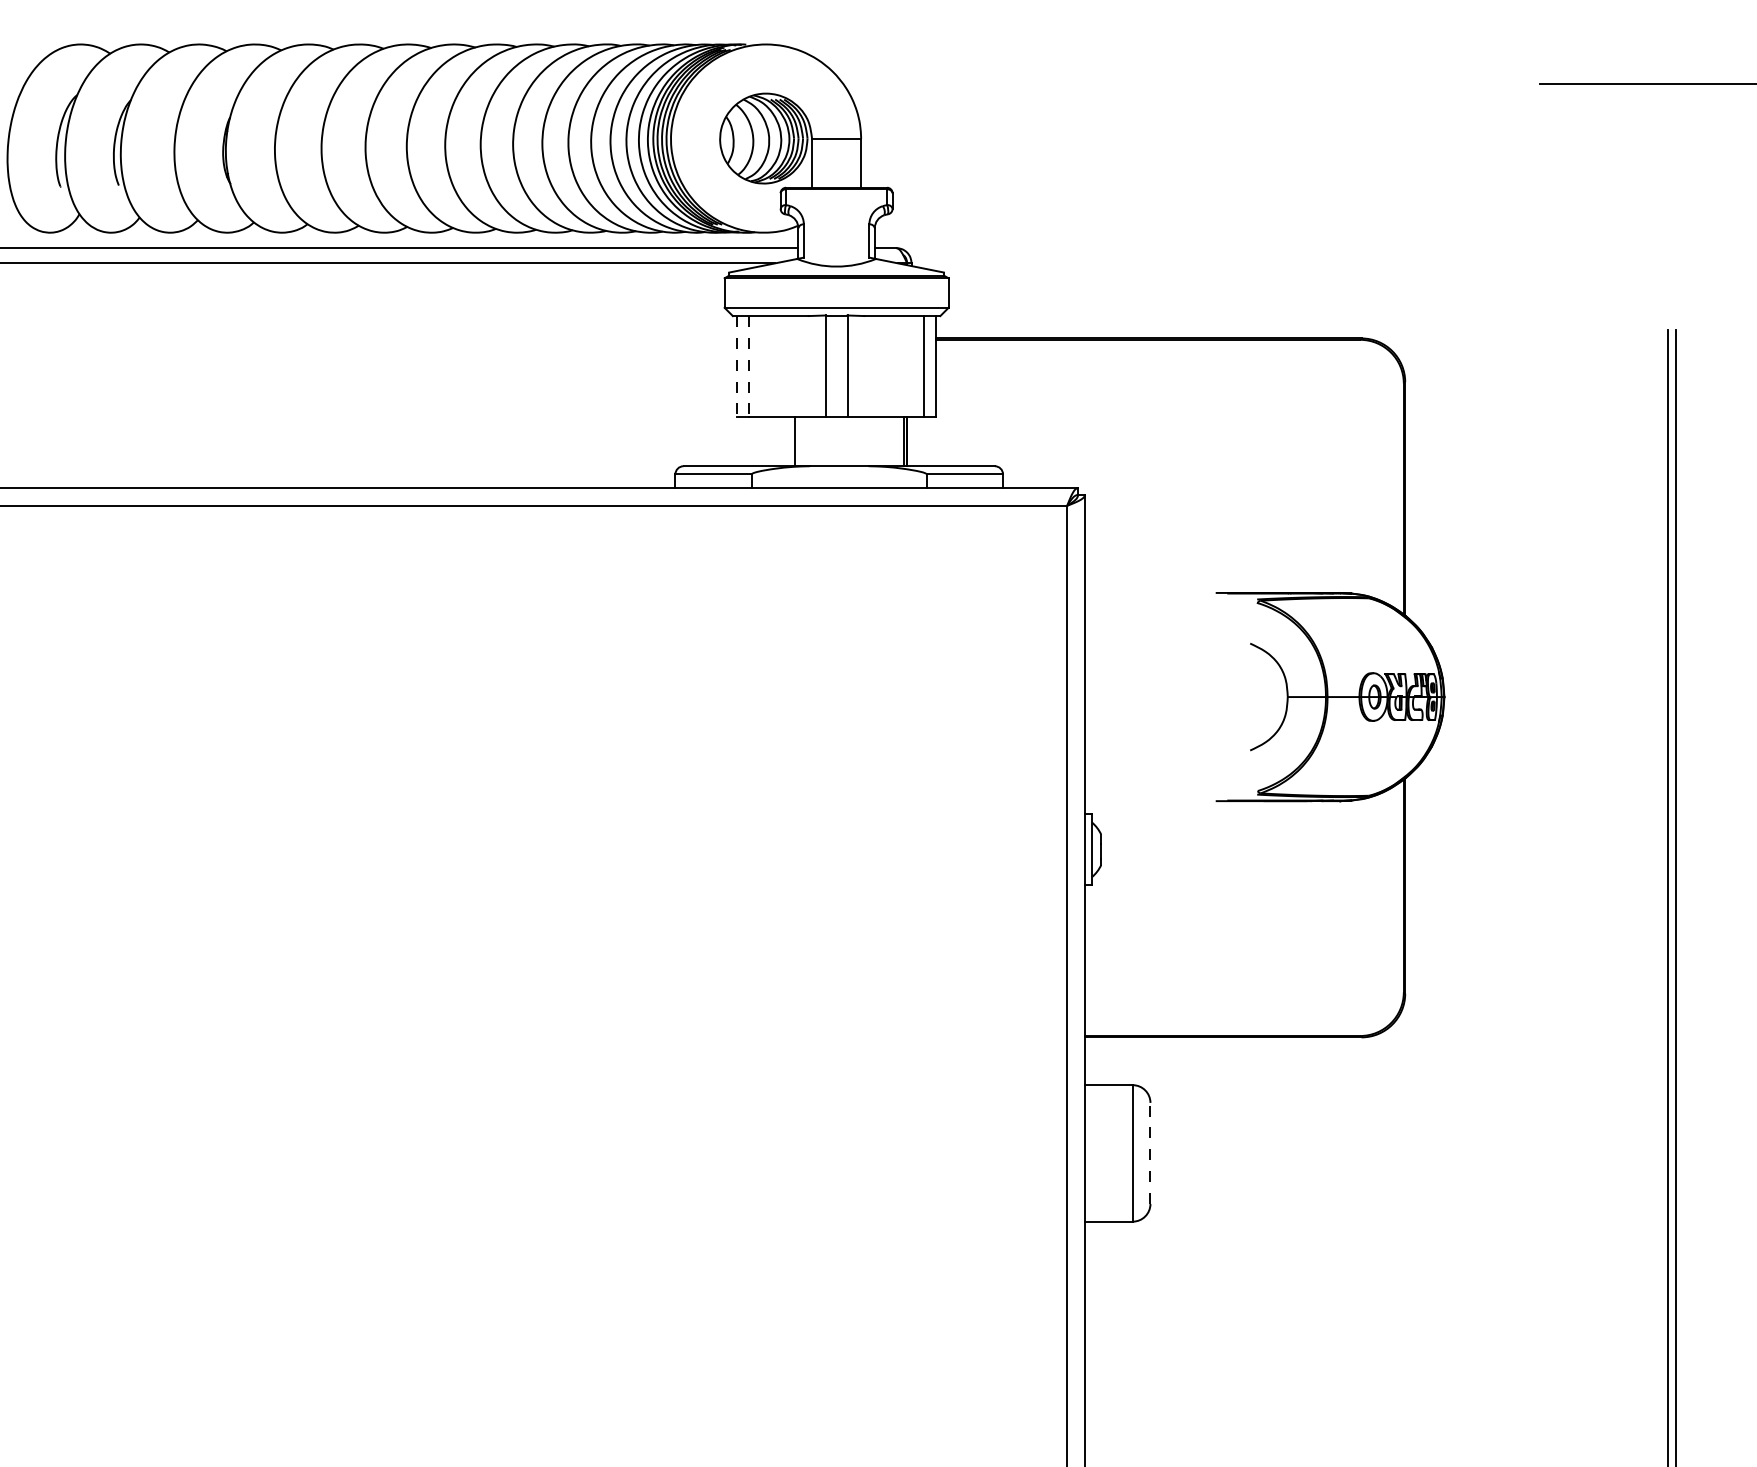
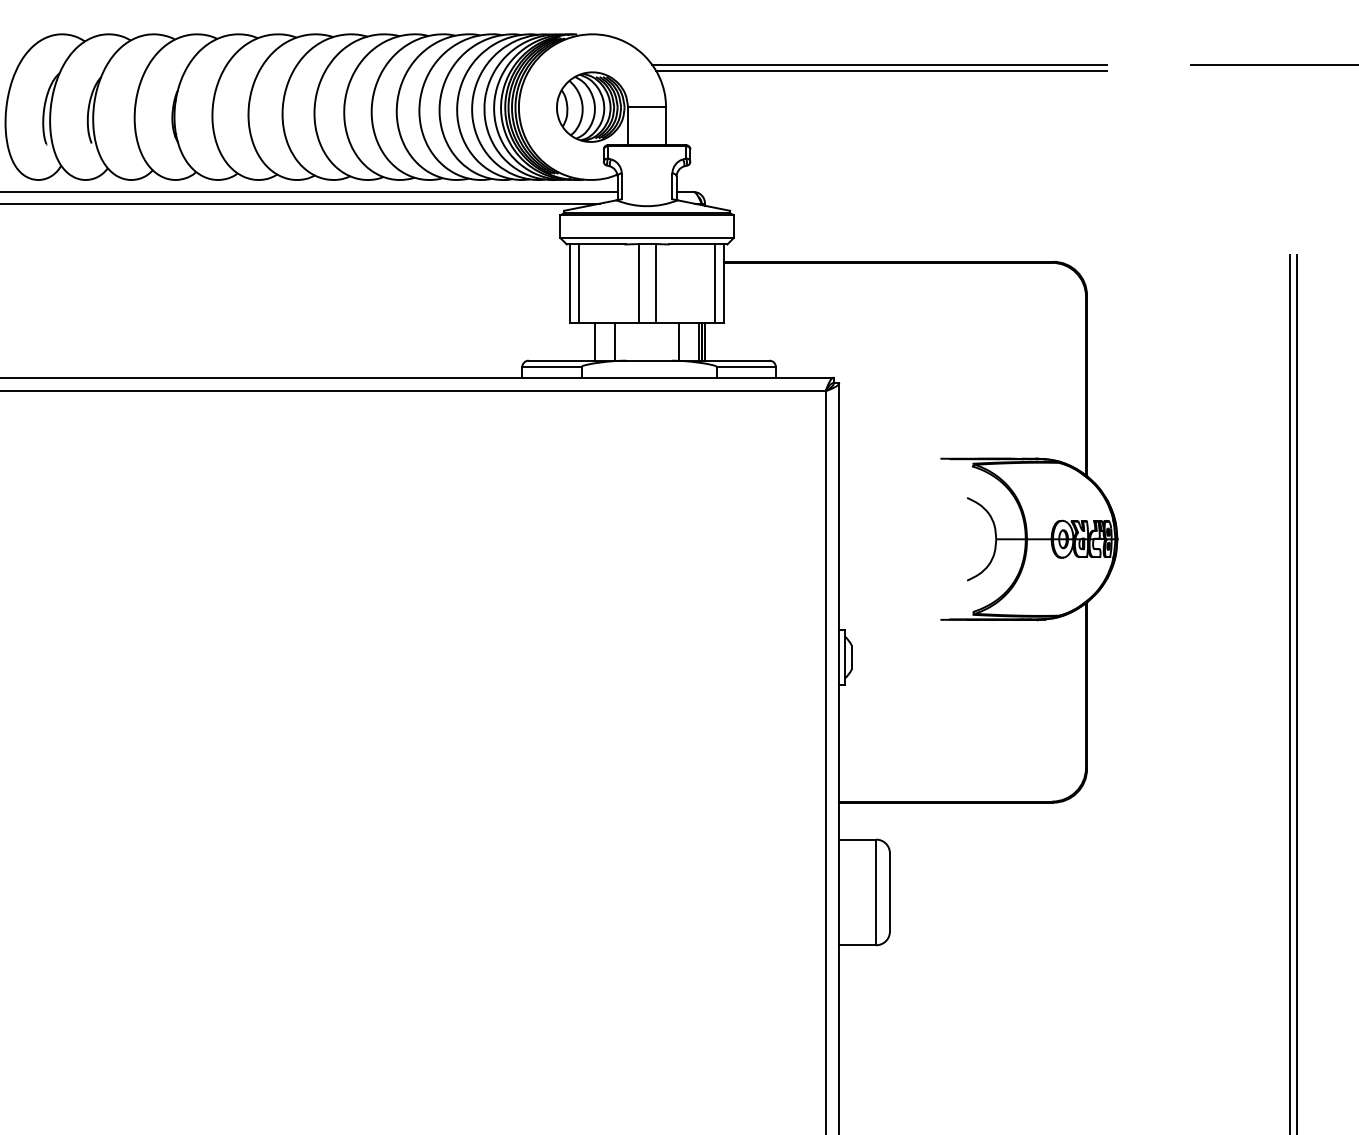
line: (1136, 84) -> (879, 65), added
line: (1139, 92) -> (881, 71), added
line: (736, 366) -> (569, 283), dashed -> solid
line: (749, 366) -> (579, 283), dashed -> solid
line: (768, 441) -> (594, 341), added
line: (878, 441) -> (679, 341), added
line: (911, 441) -> (705, 341), added
line: (1150, 1153) -> (889, 892), dashed -> solid

